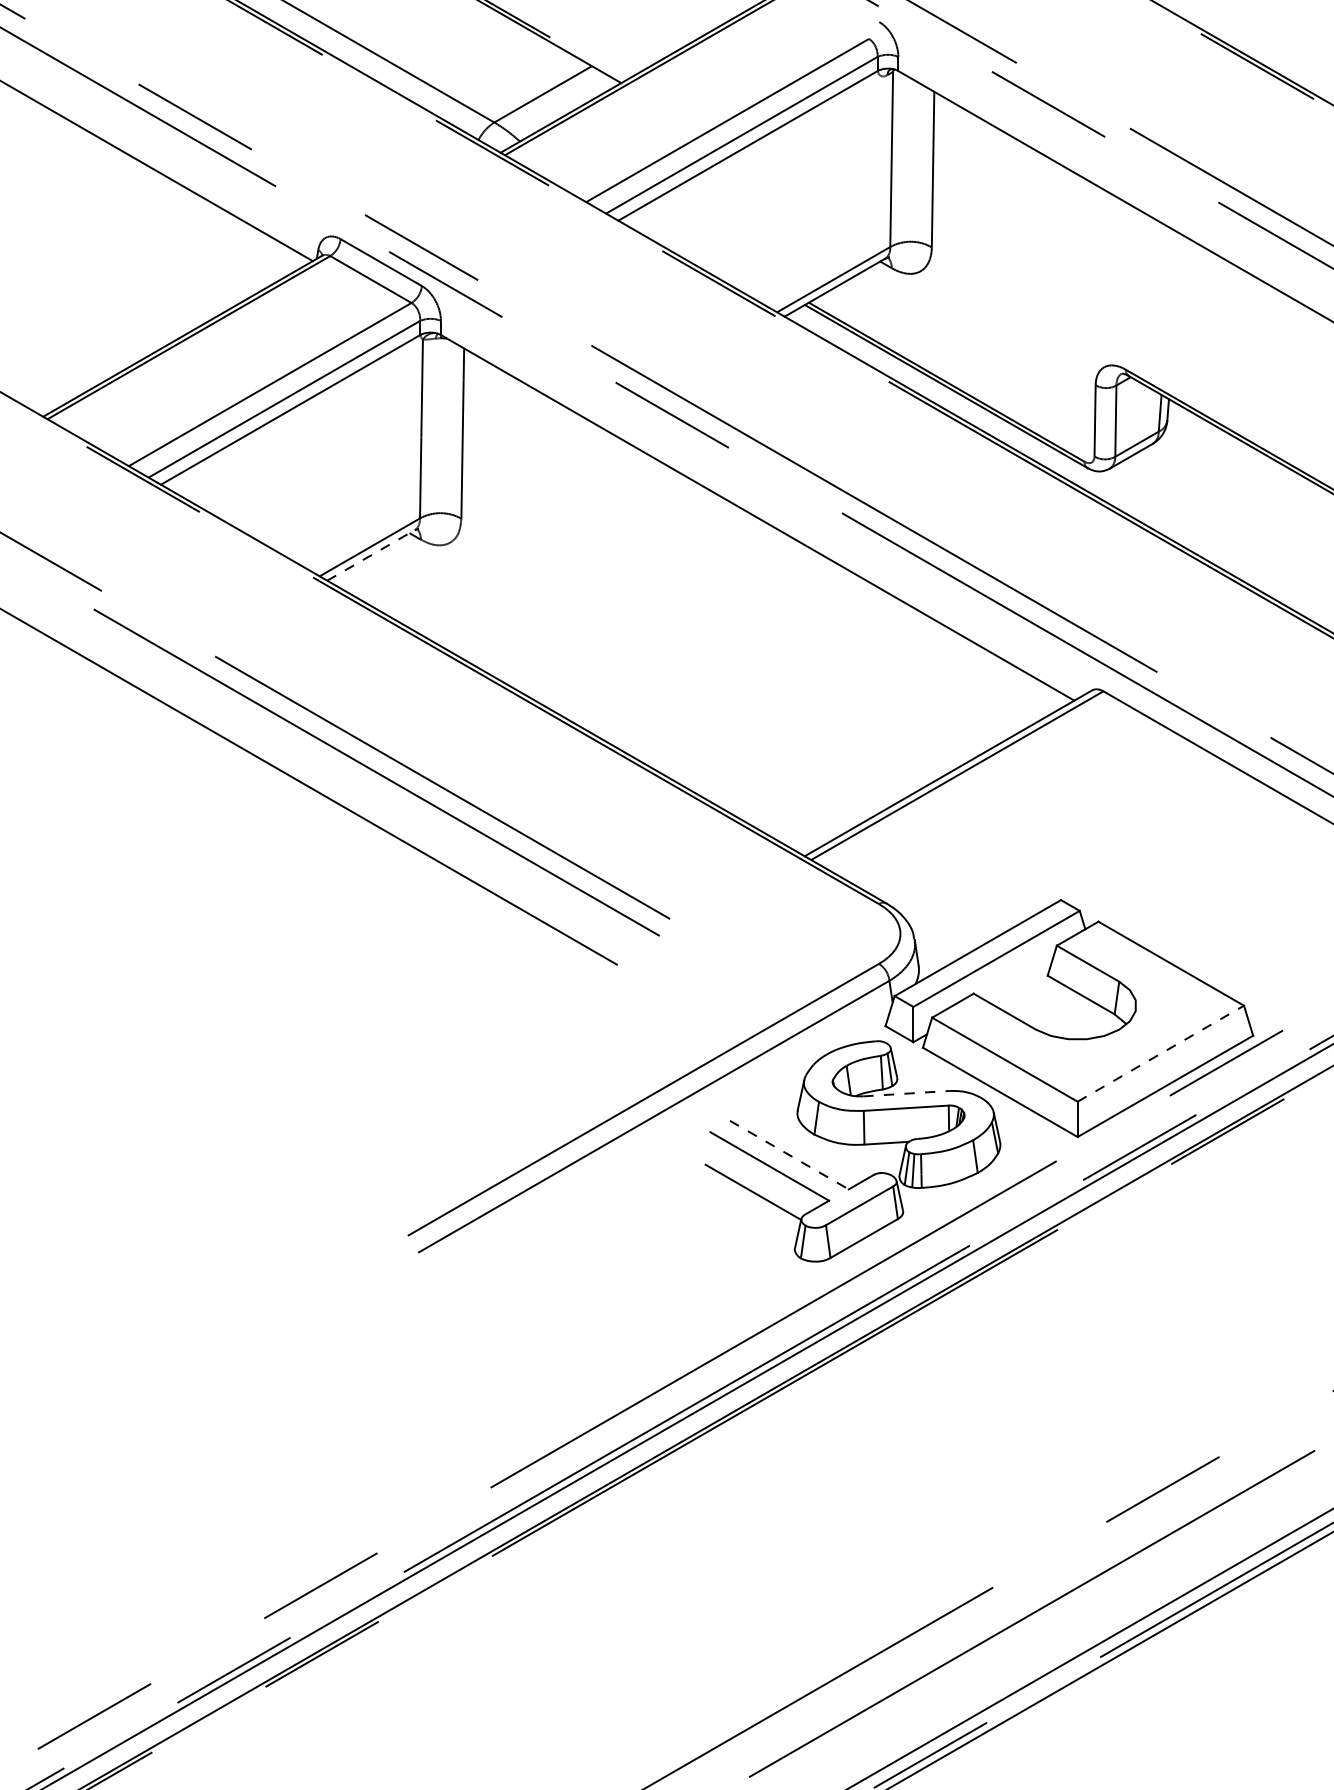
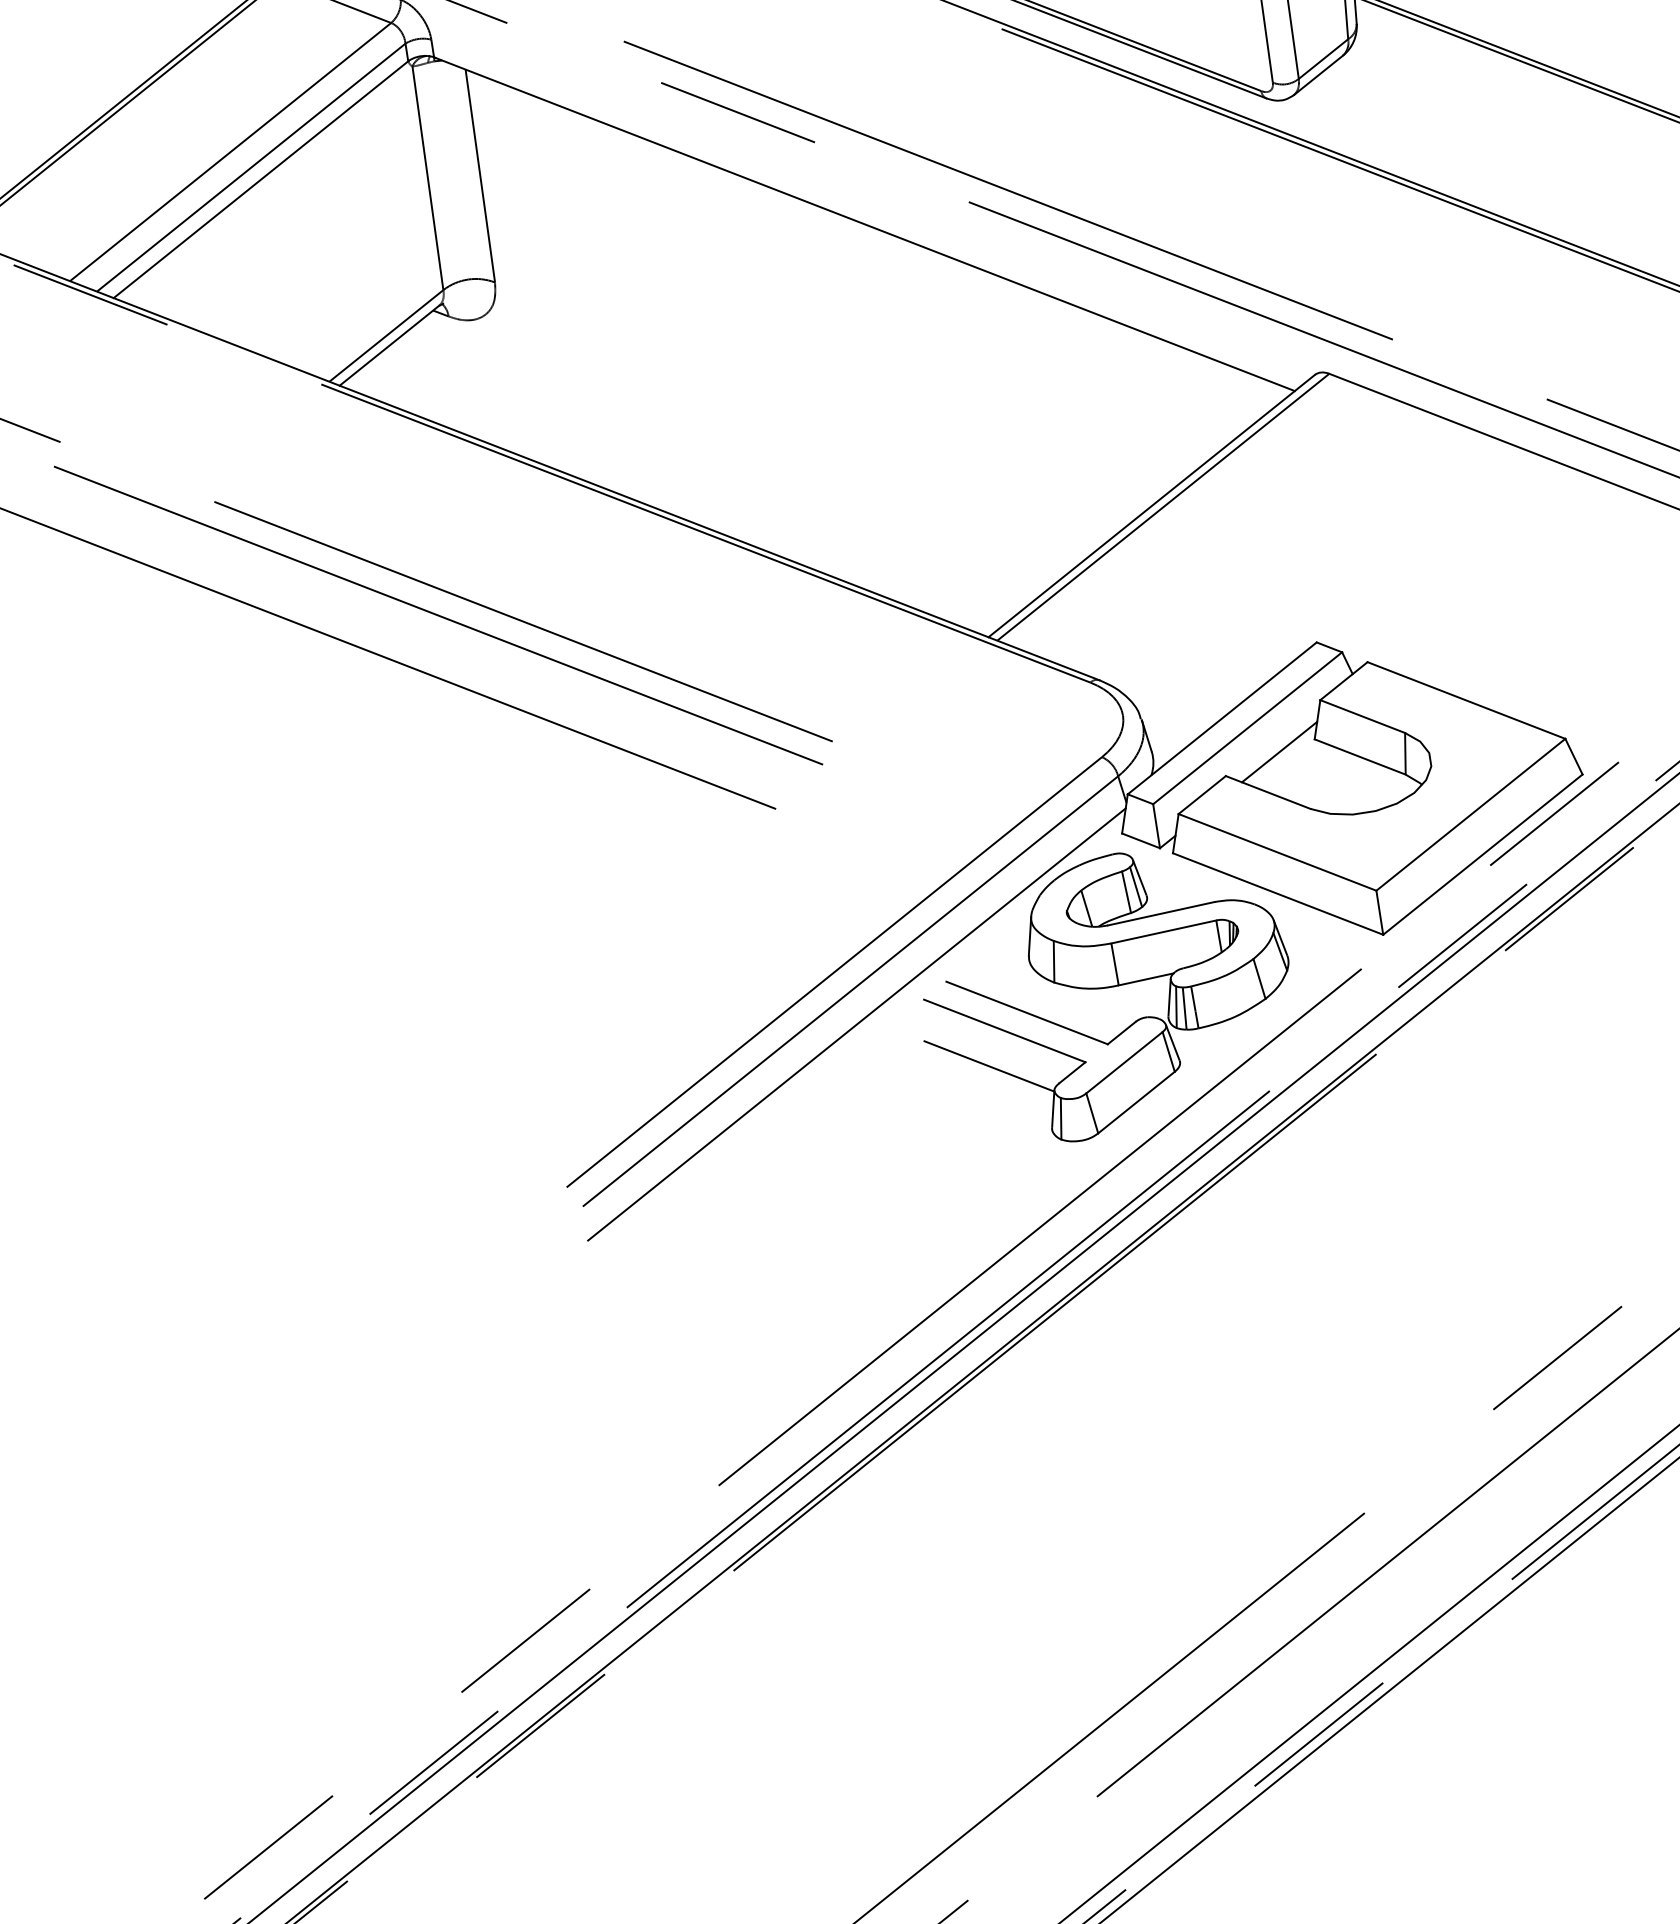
line: (371, 555) -> (390, 345), dashed -> solid
line: (1018, 981) -> (1279, 752), added
line: (1161, 1053) -> (1471, 814), dashed -> solid
line: (907, 1093) -> (1162, 913), dashed -> solid
line: (654, 1143) -> (856, 1024), added
line: (789, 1155) -> (1027, 1013), dashed -> solid

